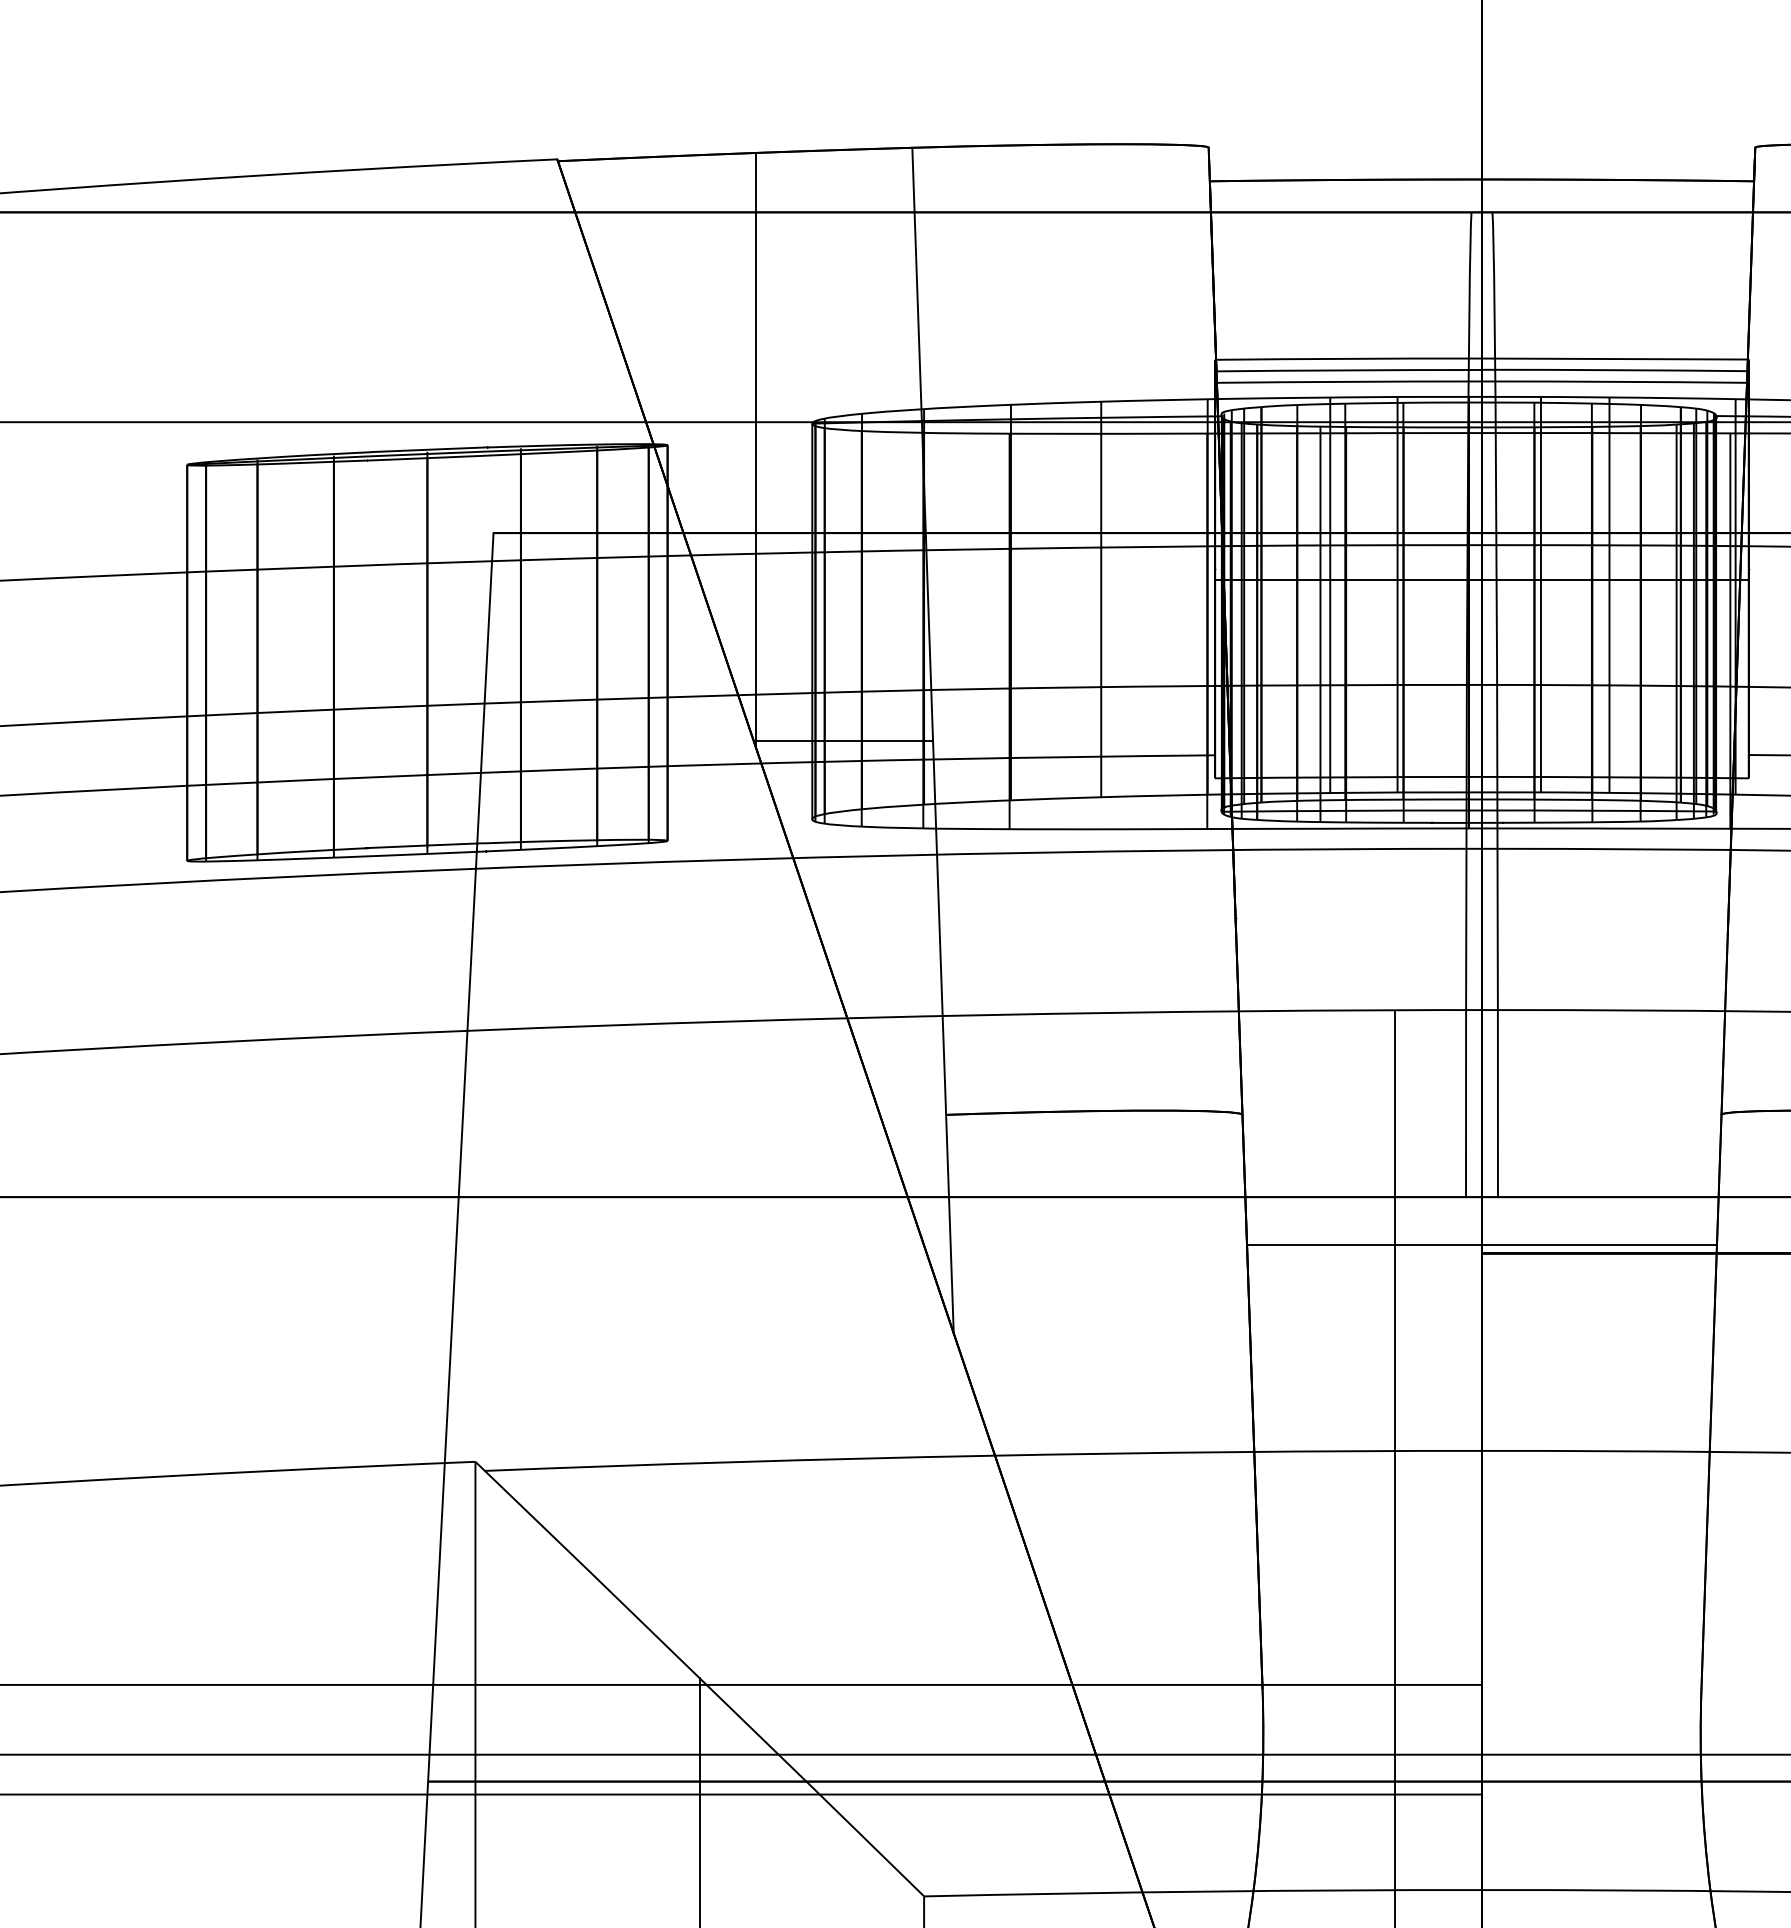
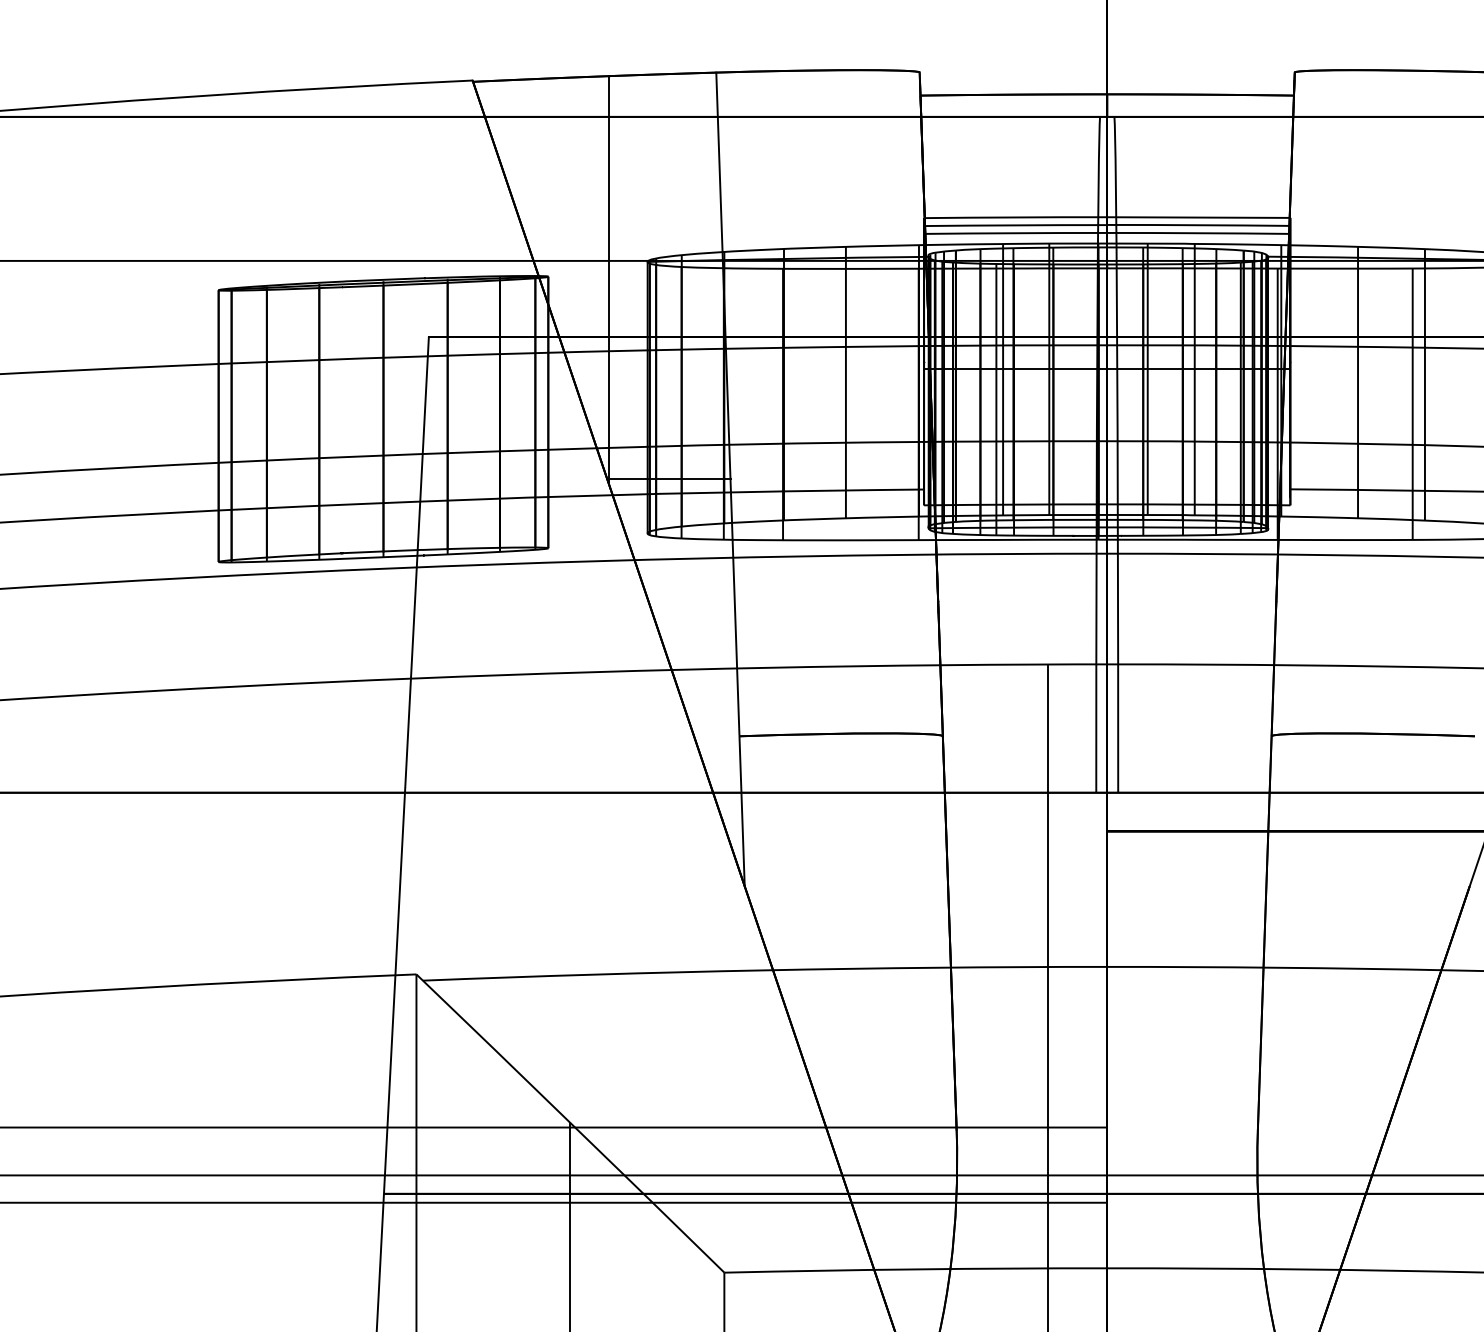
line: (1480, 1244) -> (1106, 825), removed

